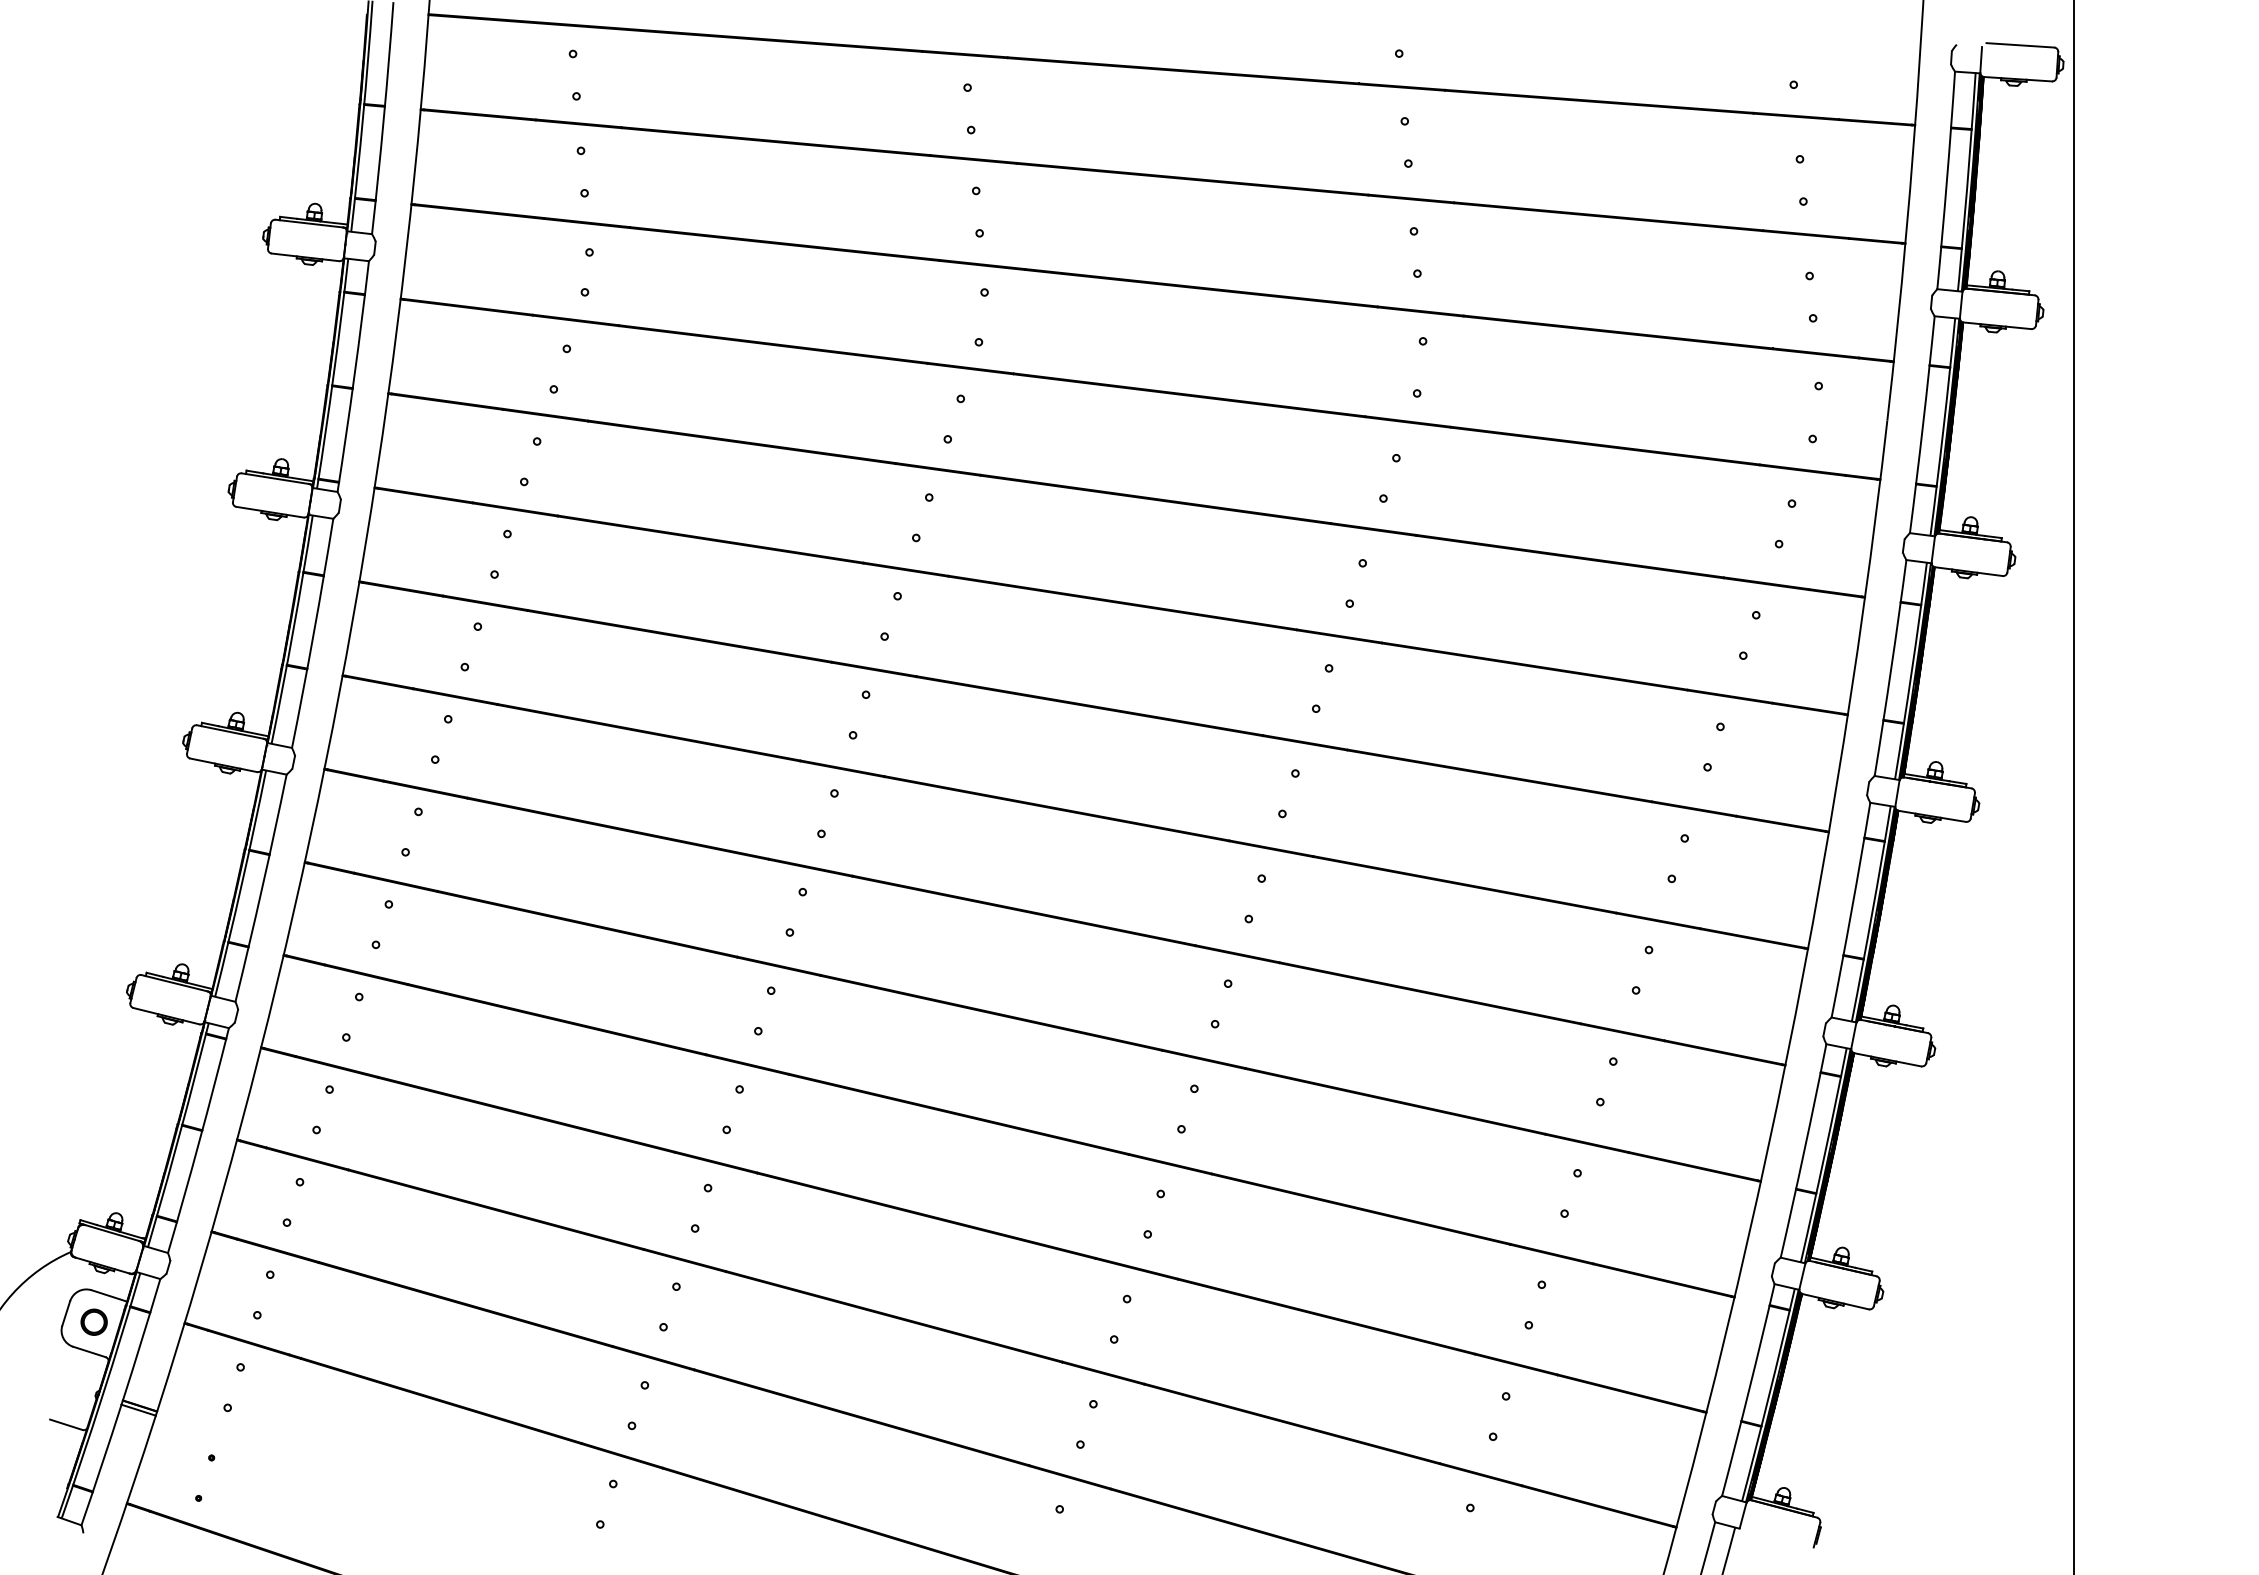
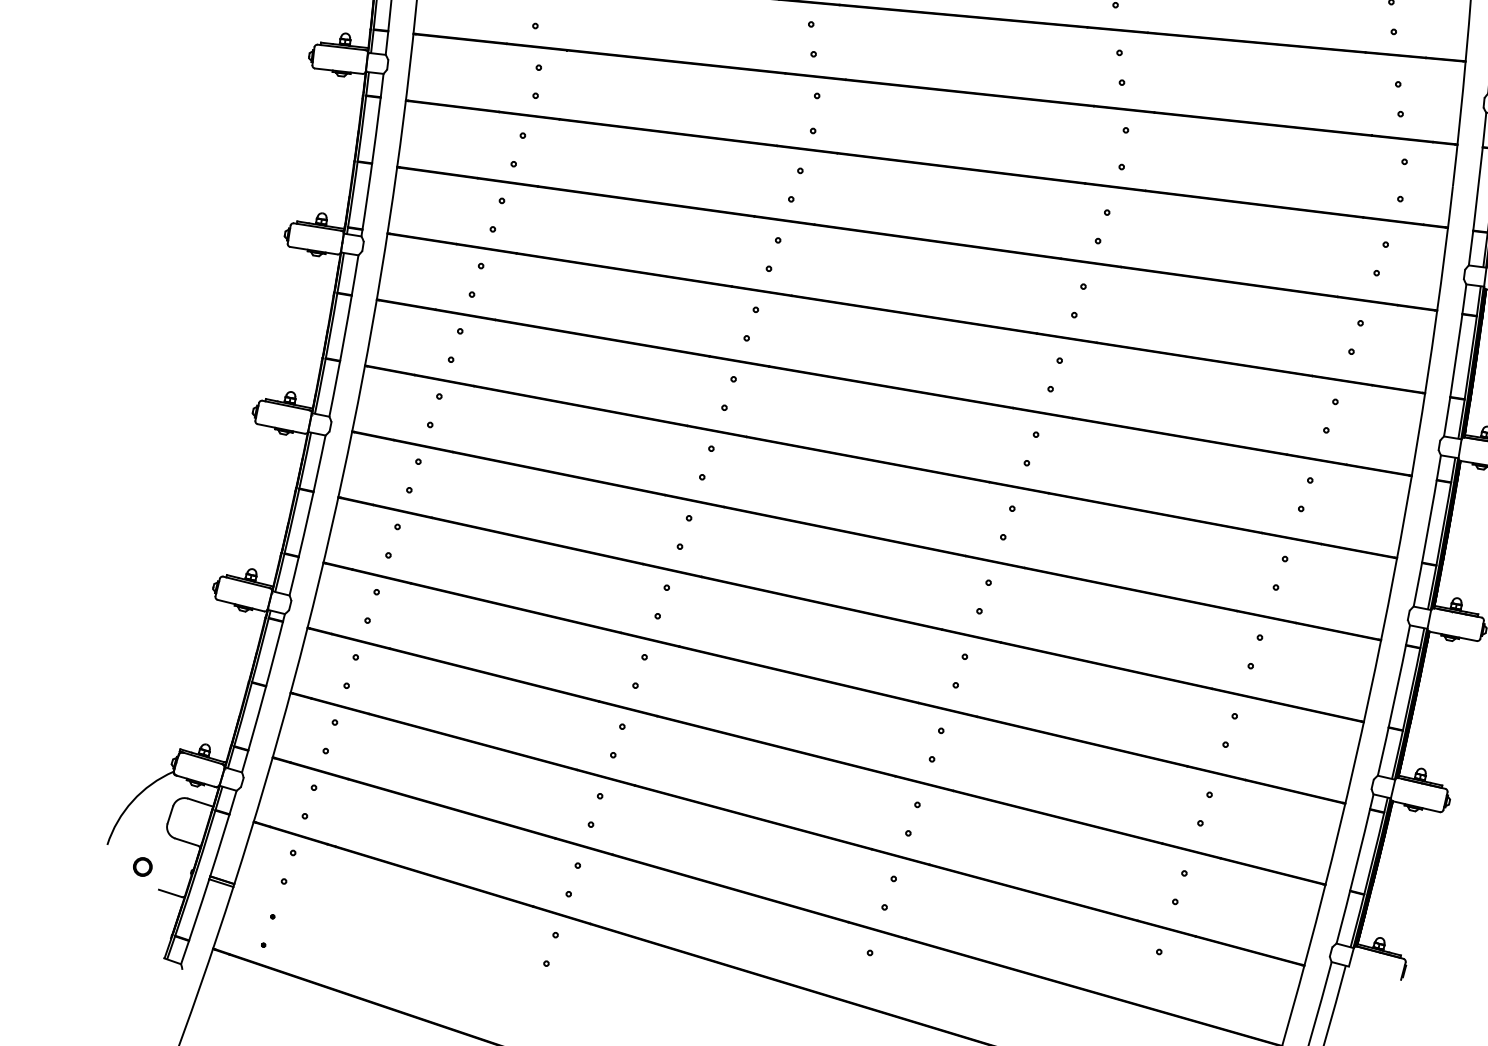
part: (93, 1321) -> (142, 866), moved

